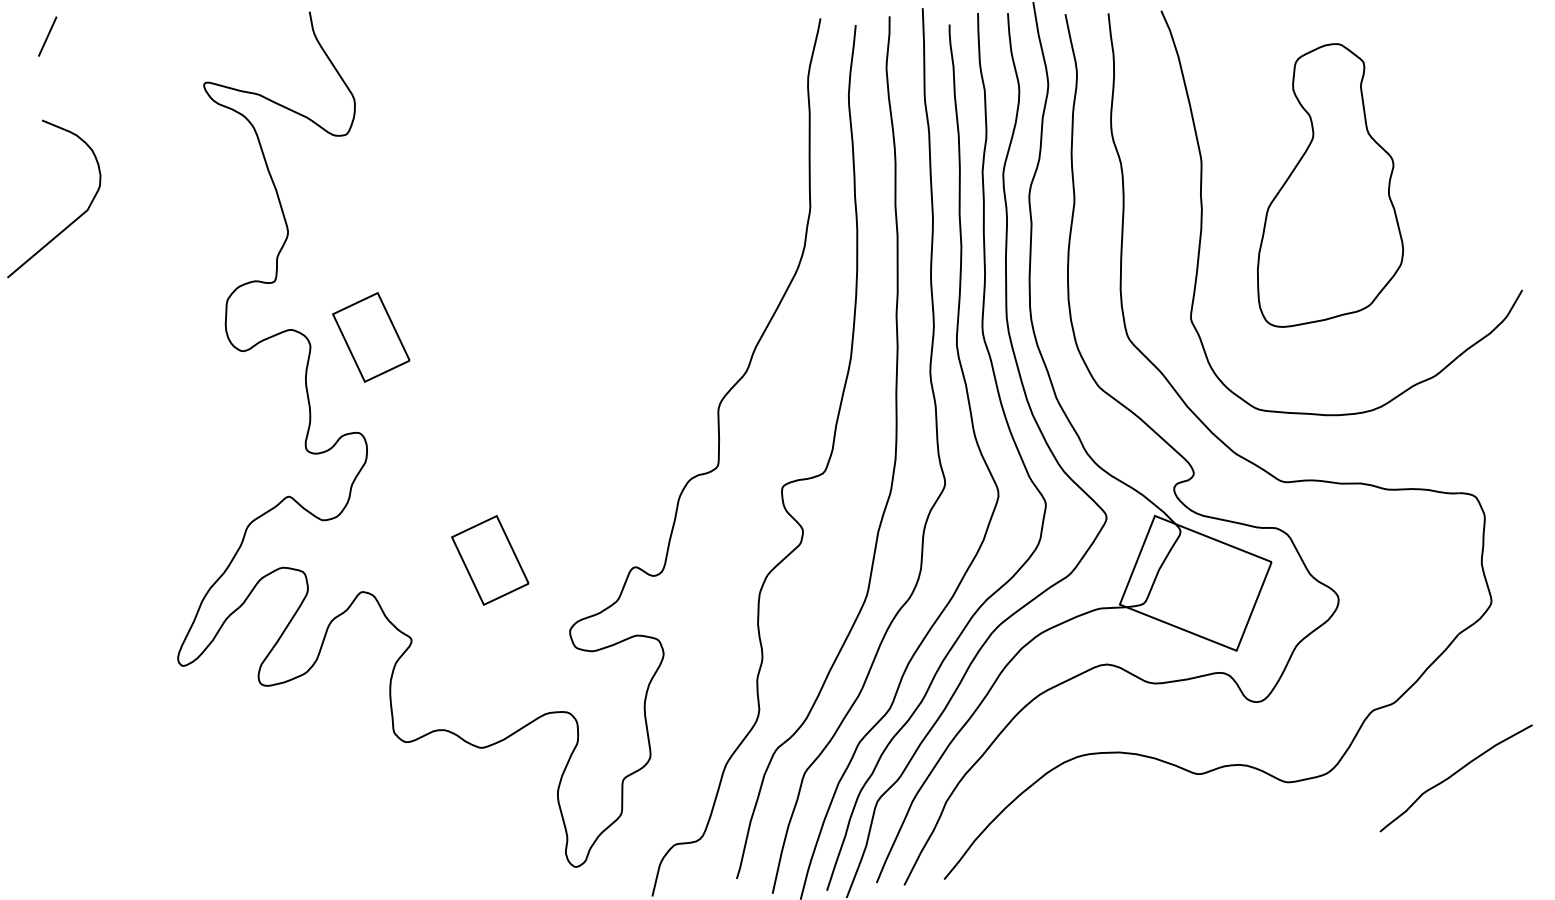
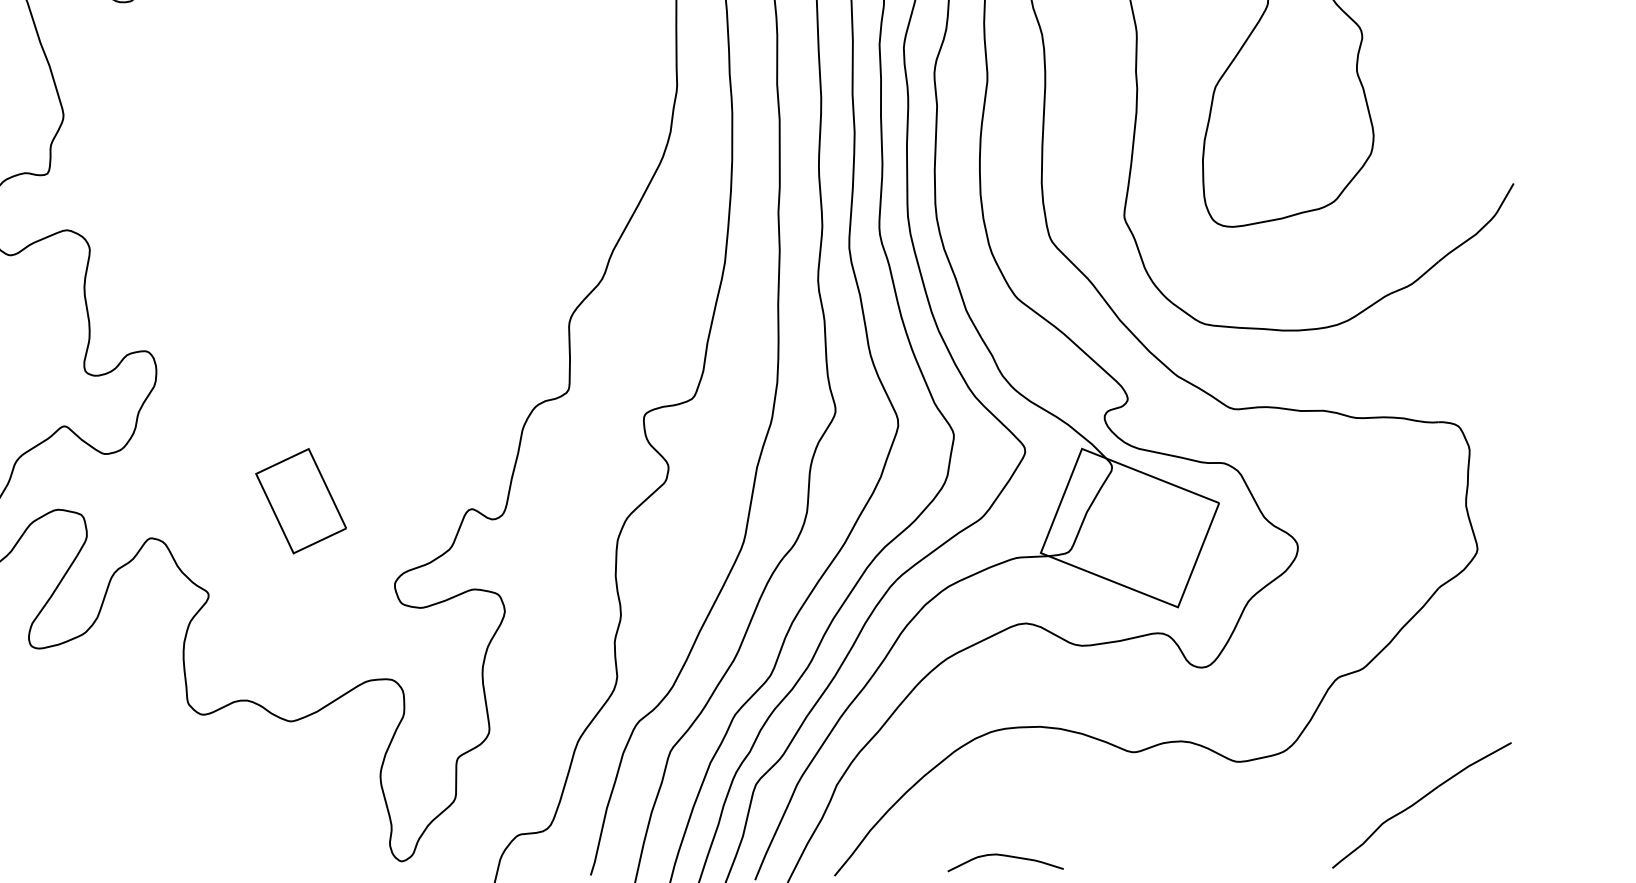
part: (371, 337) -> (161, 239), removed
part: (1455, 778) -> (1421, 805), moved
curve: (1090, 863) -> (1006, 857), added

